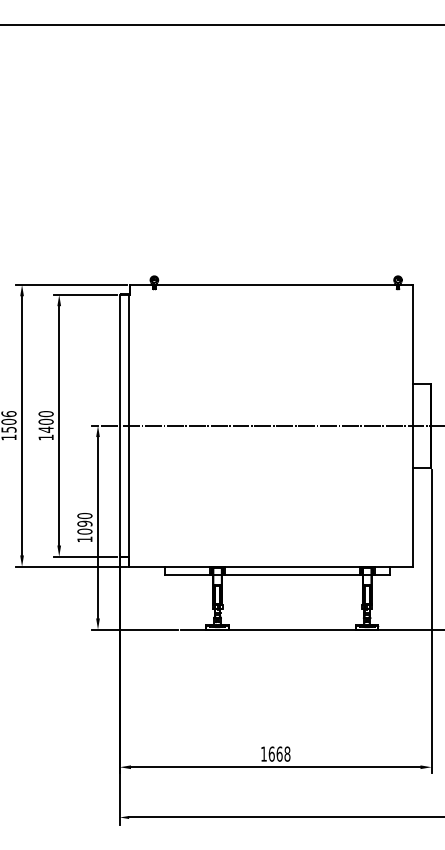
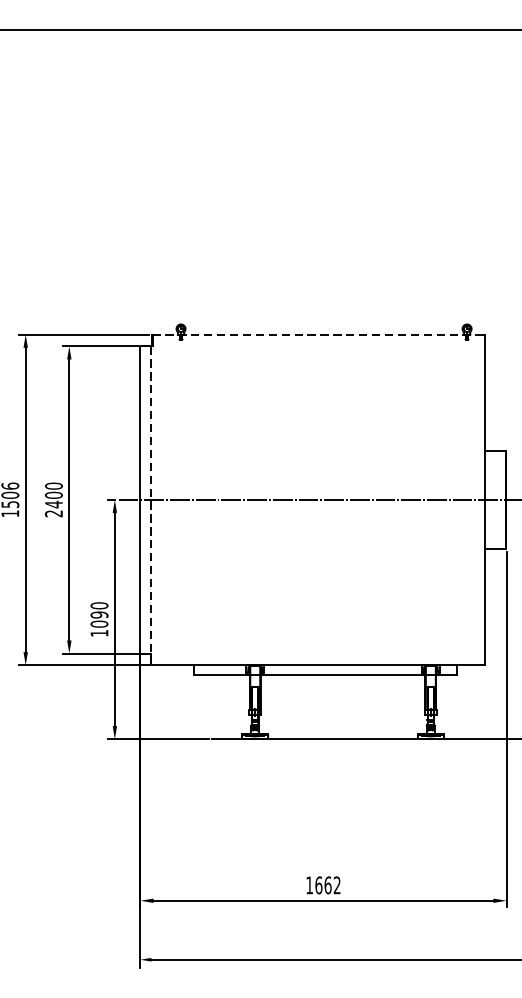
line: (271, 285) -> (318, 335), solid -> dashed
line: (129, 430) -> (151, 505), solid -> dashed
text: (45, 437) -> (53, 513), 1400 -> 2400
text: (287, 753) -> (337, 884), 1668 -> 1662

